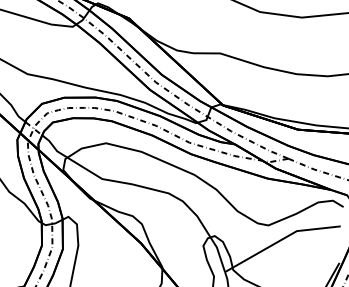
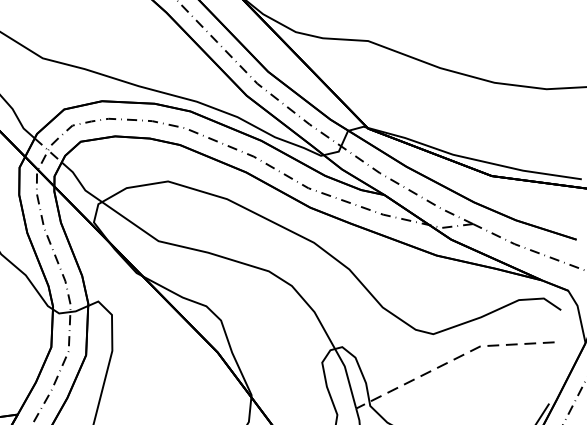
line: (280, 240) -> (452, 360), solid -> dashed

